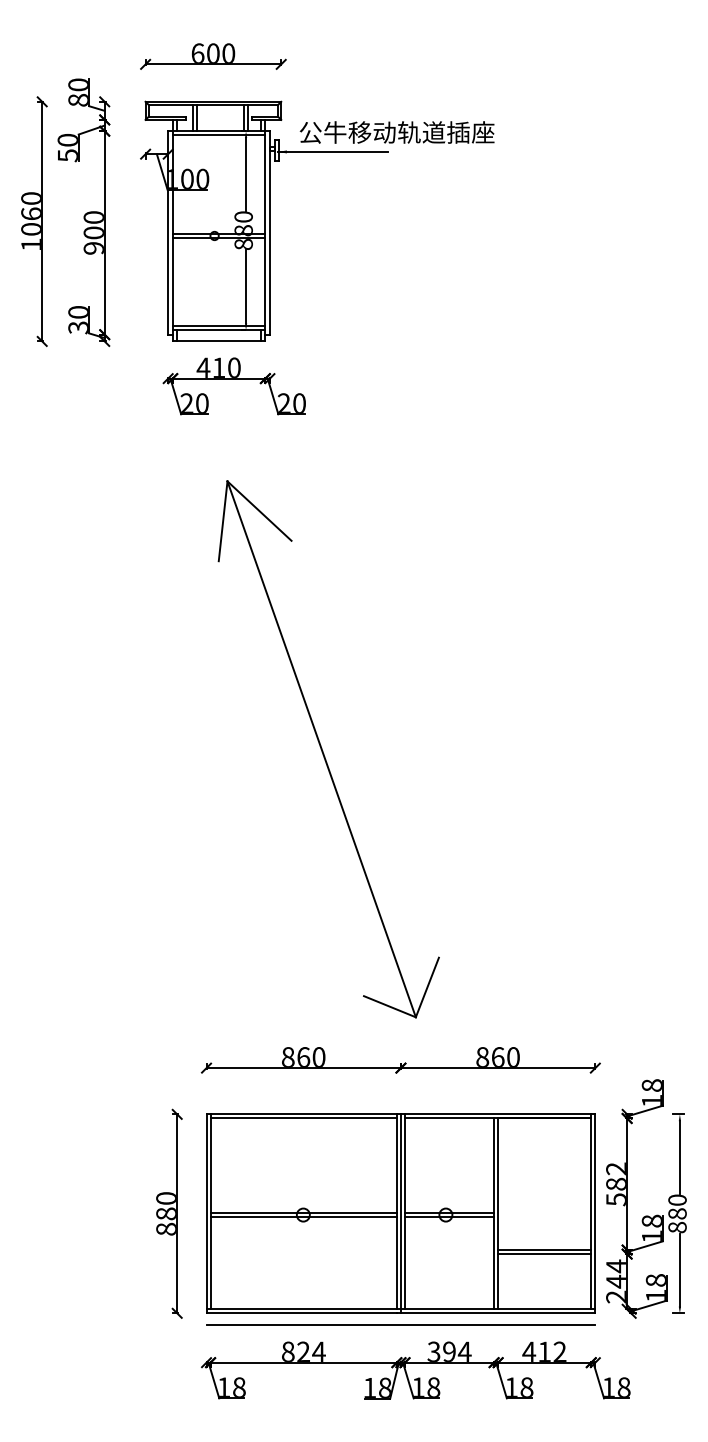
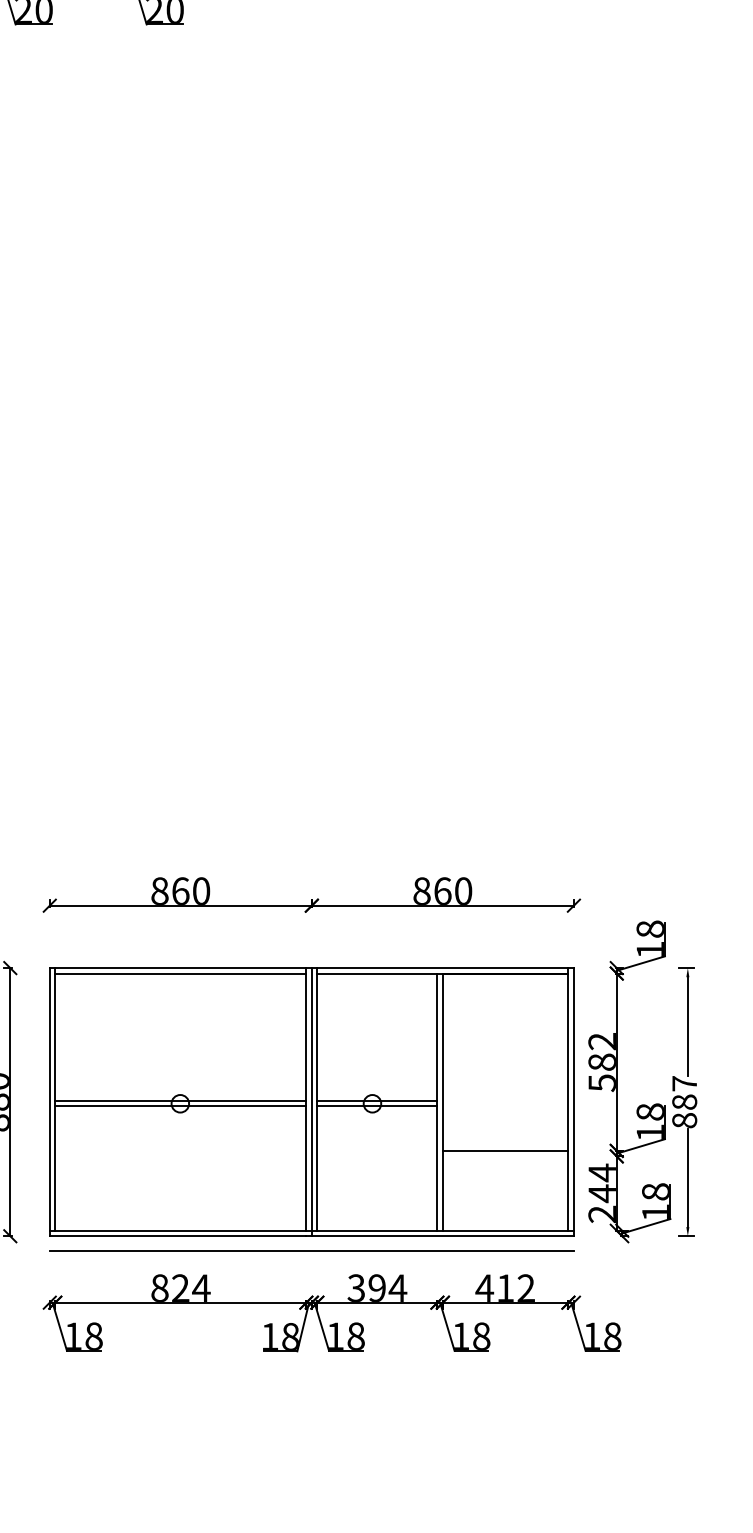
part: (328, 749) -> (214, 476), removed
text: (677, 1199) -> (684, 1082), 880 -> 887
line: (544, 1254) -> (505, 1156), removed

